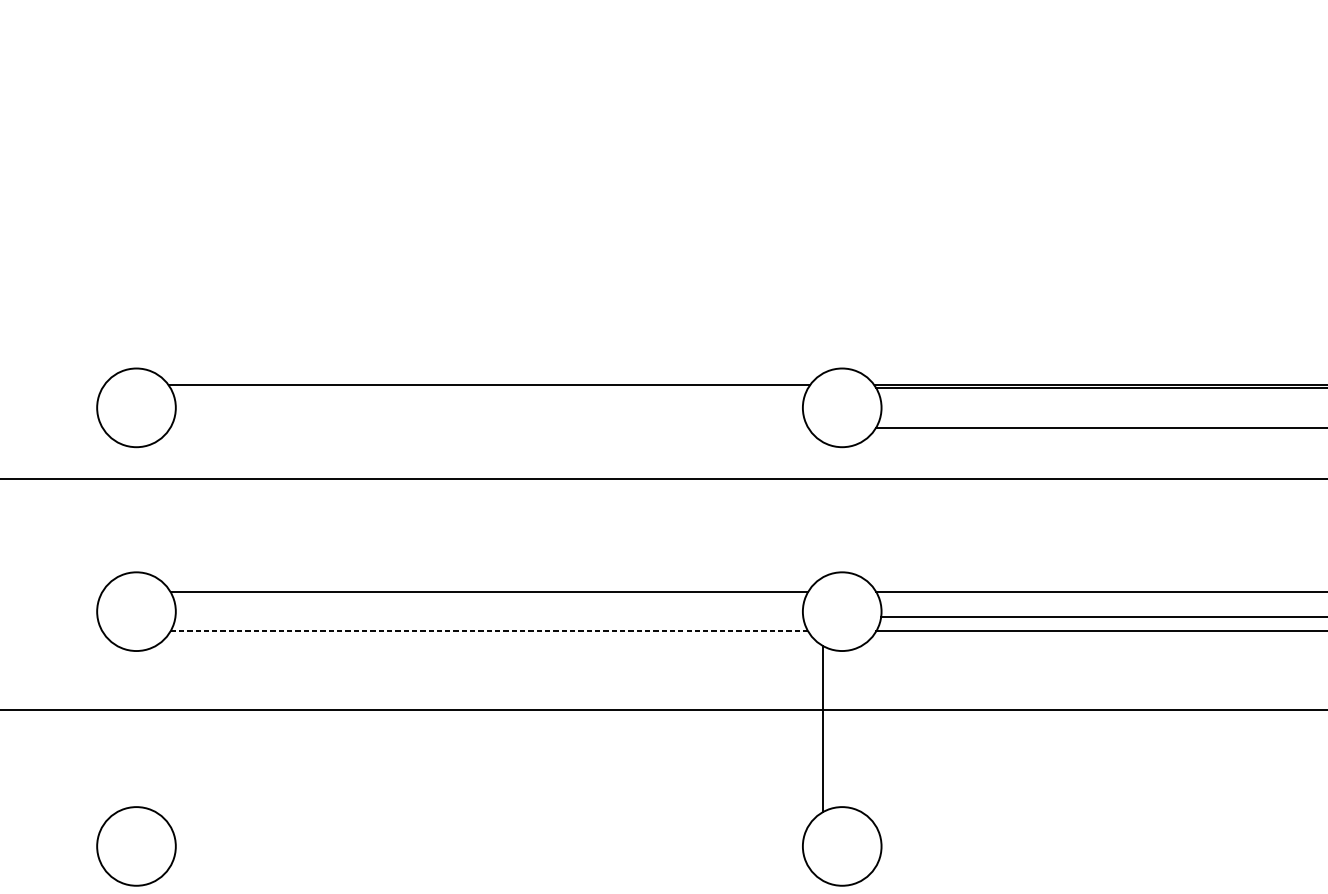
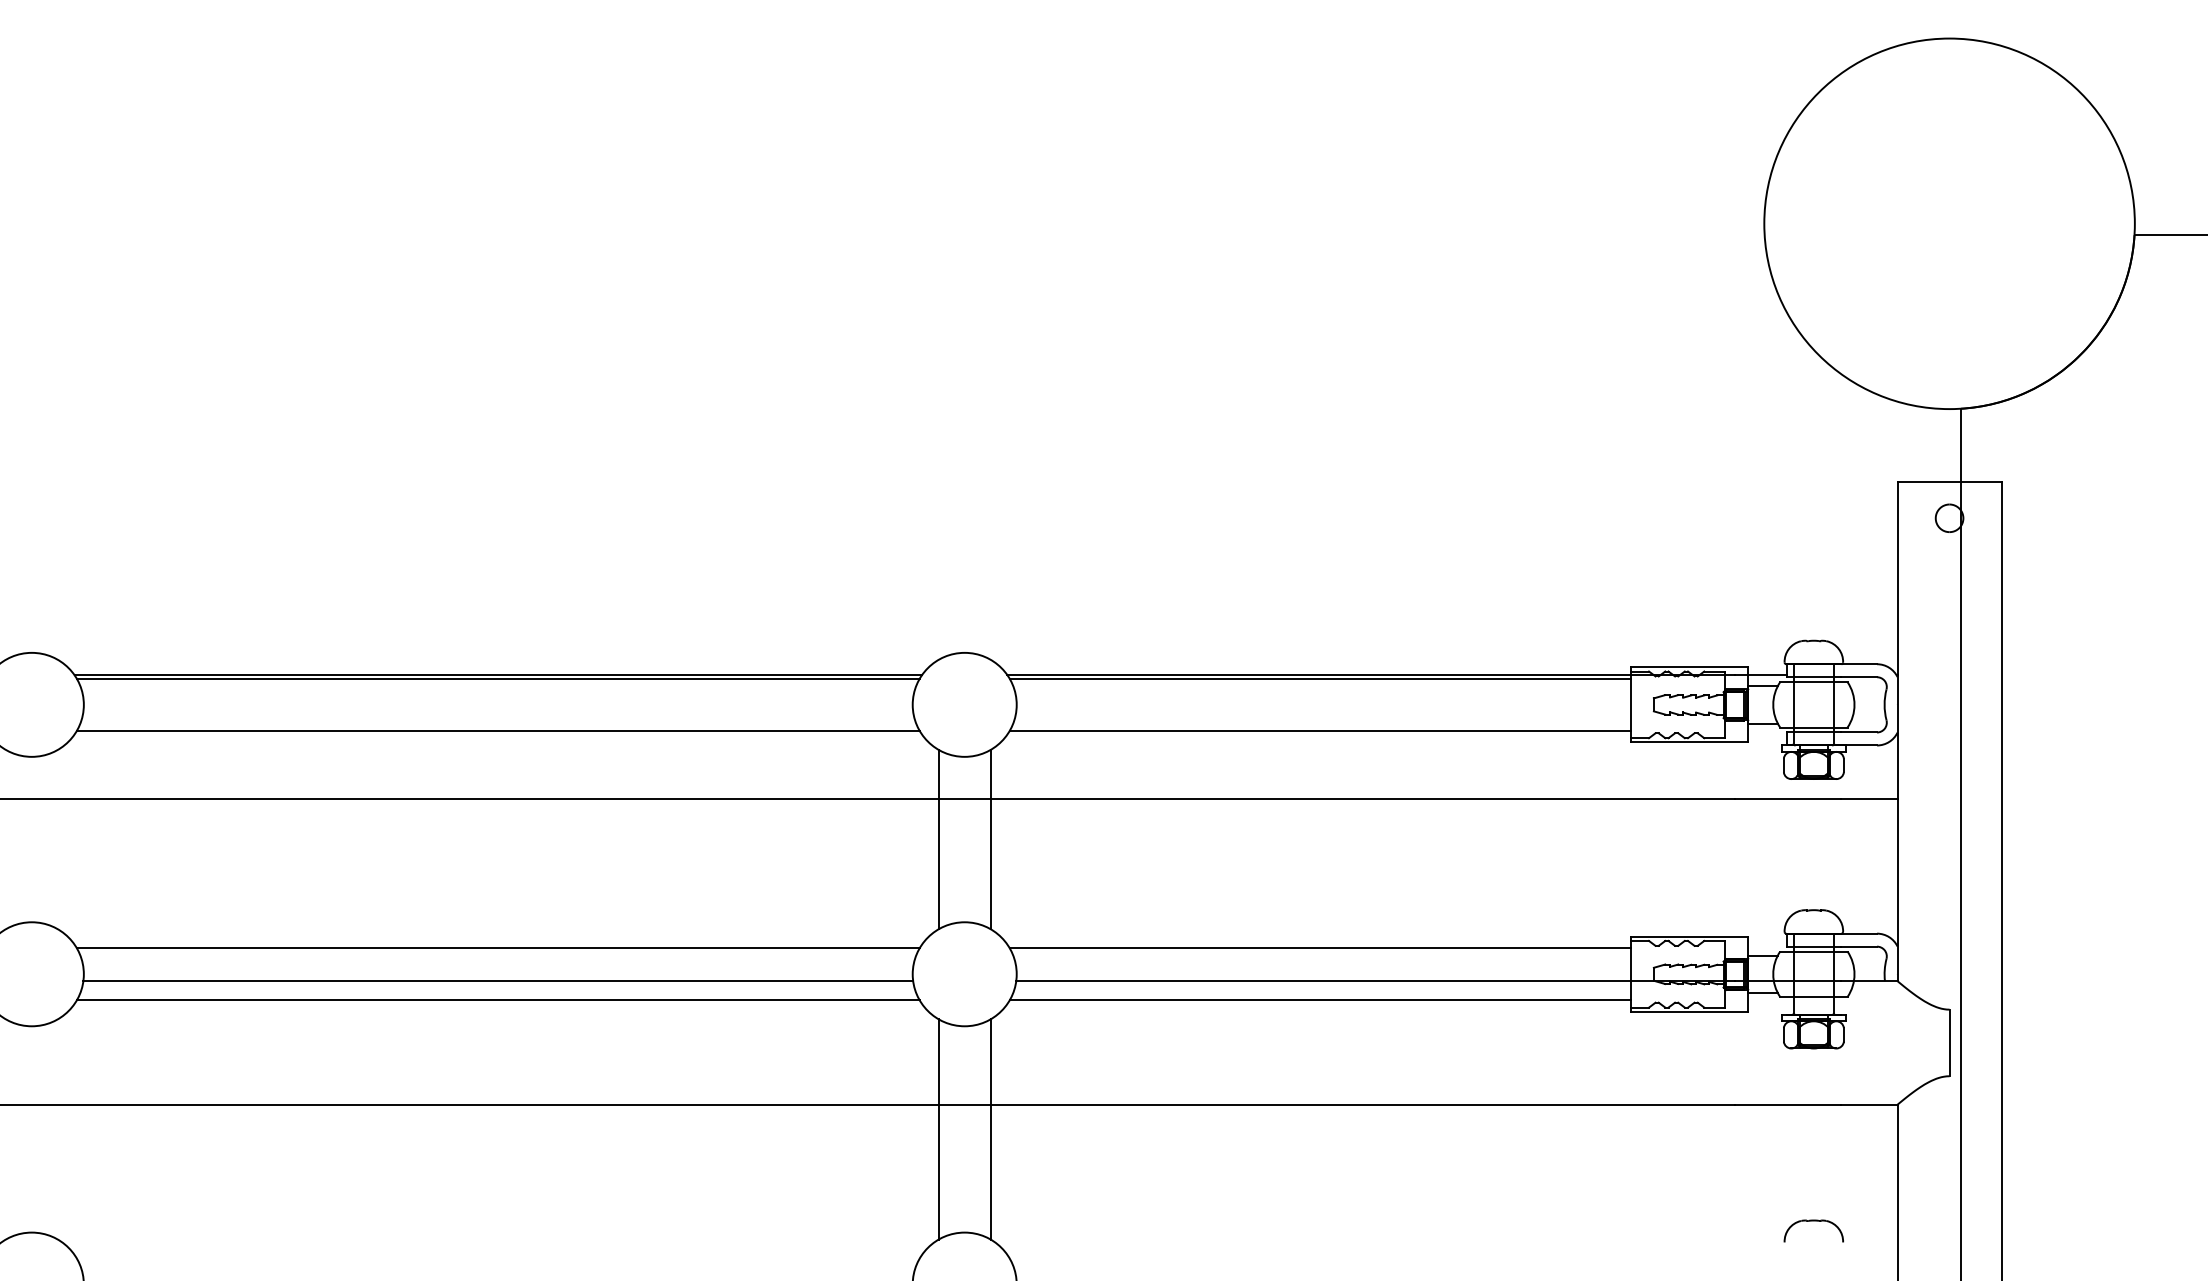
line: (488, 387) -> (497, 678), added
line: (488, 427) -> (497, 730), added
line: (822, 509) -> (938, 839), added
line: (861, 509) -> (990, 839), added
line: (489, 617) -> (498, 981), added
line: (489, 631) -> (498, 1000), dashed -> solid
line: (861, 729) -> (990, 1129), added

